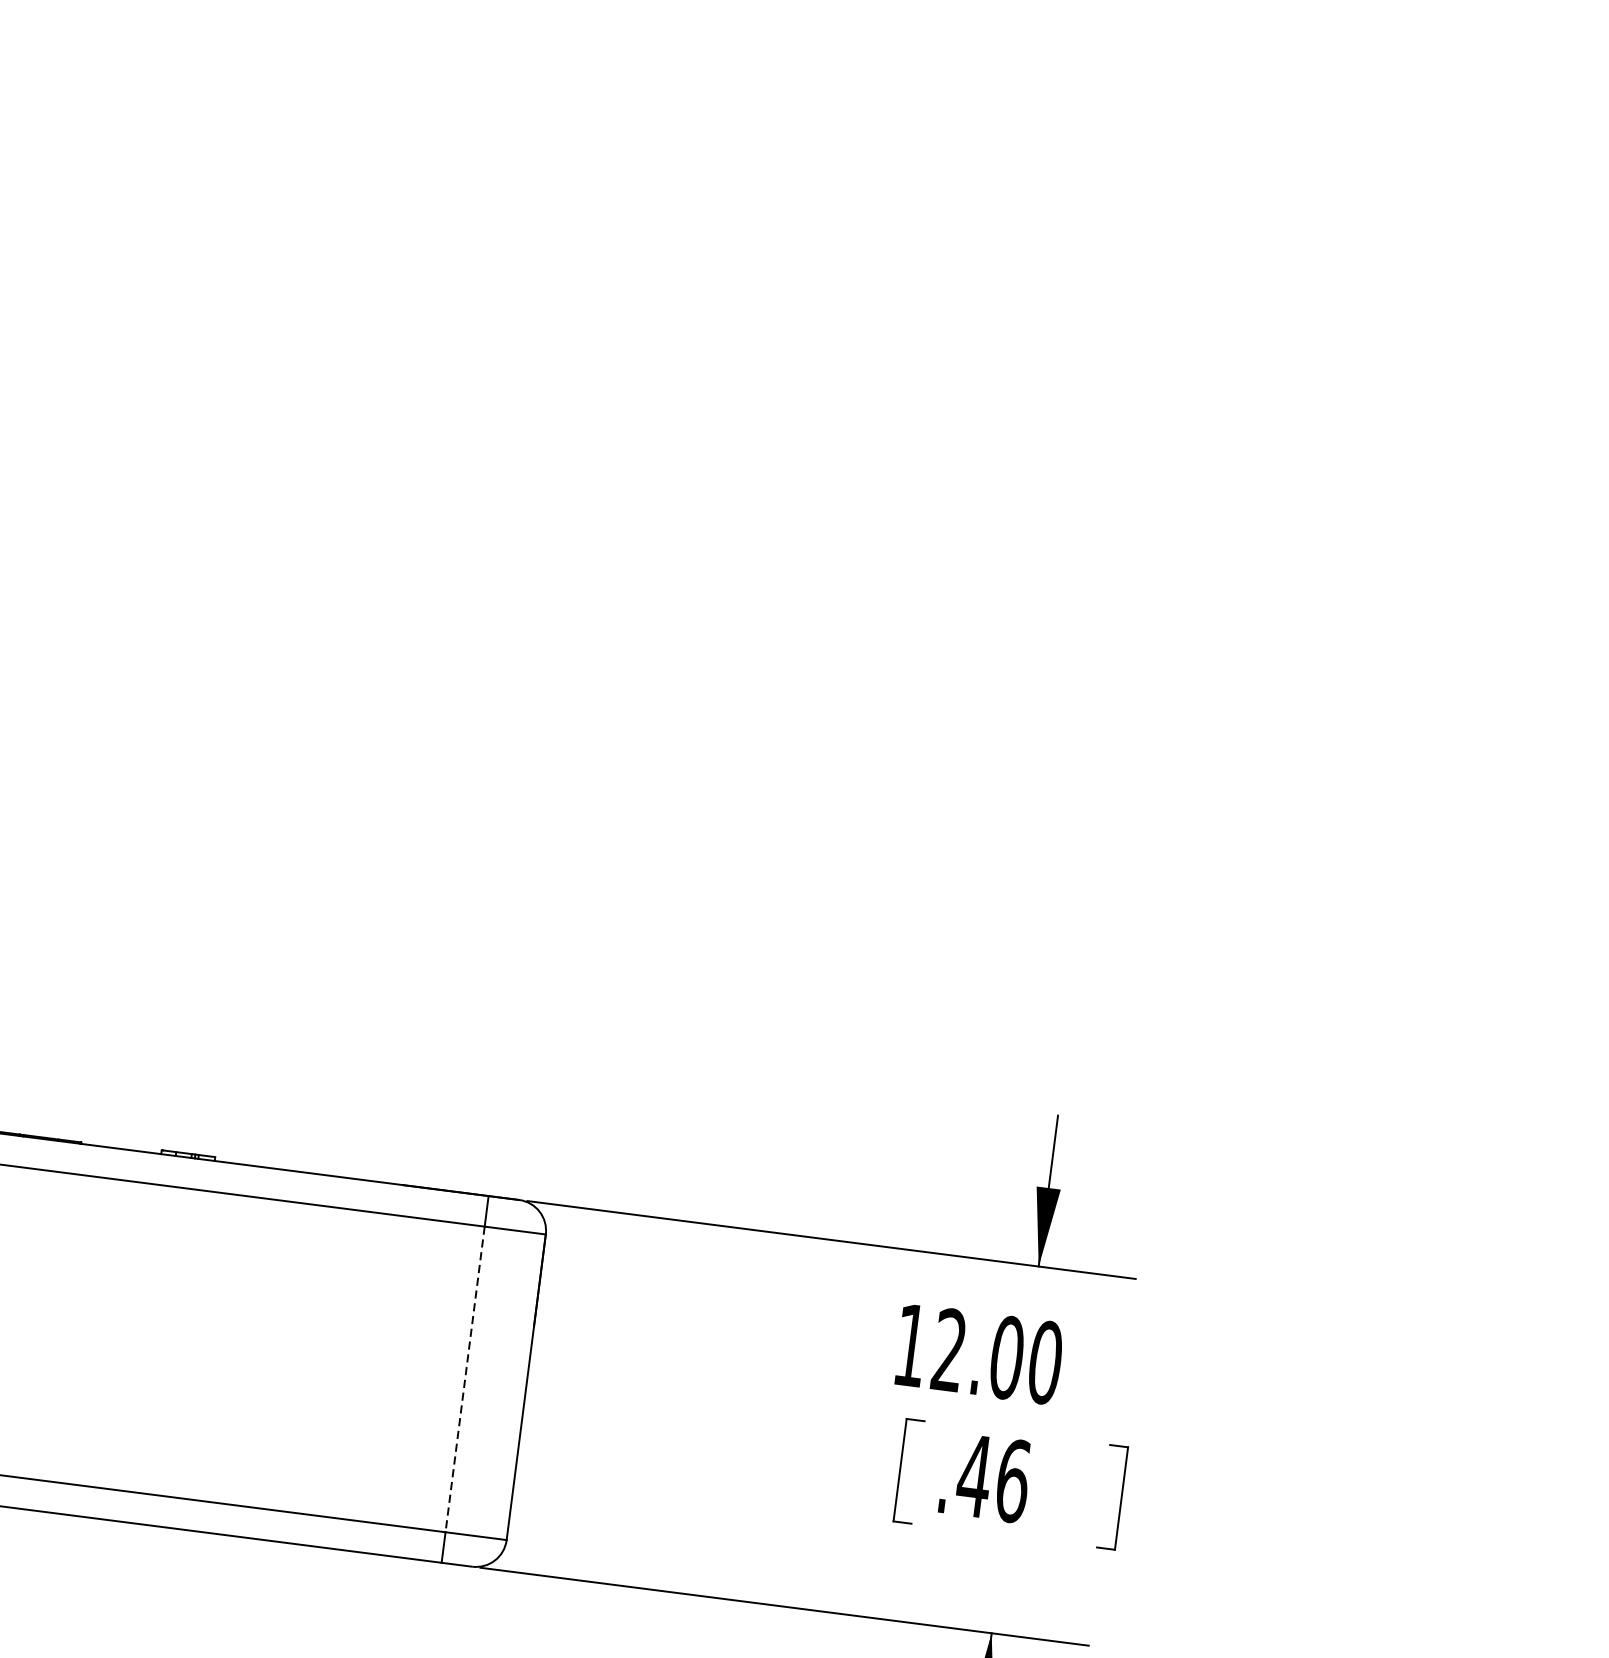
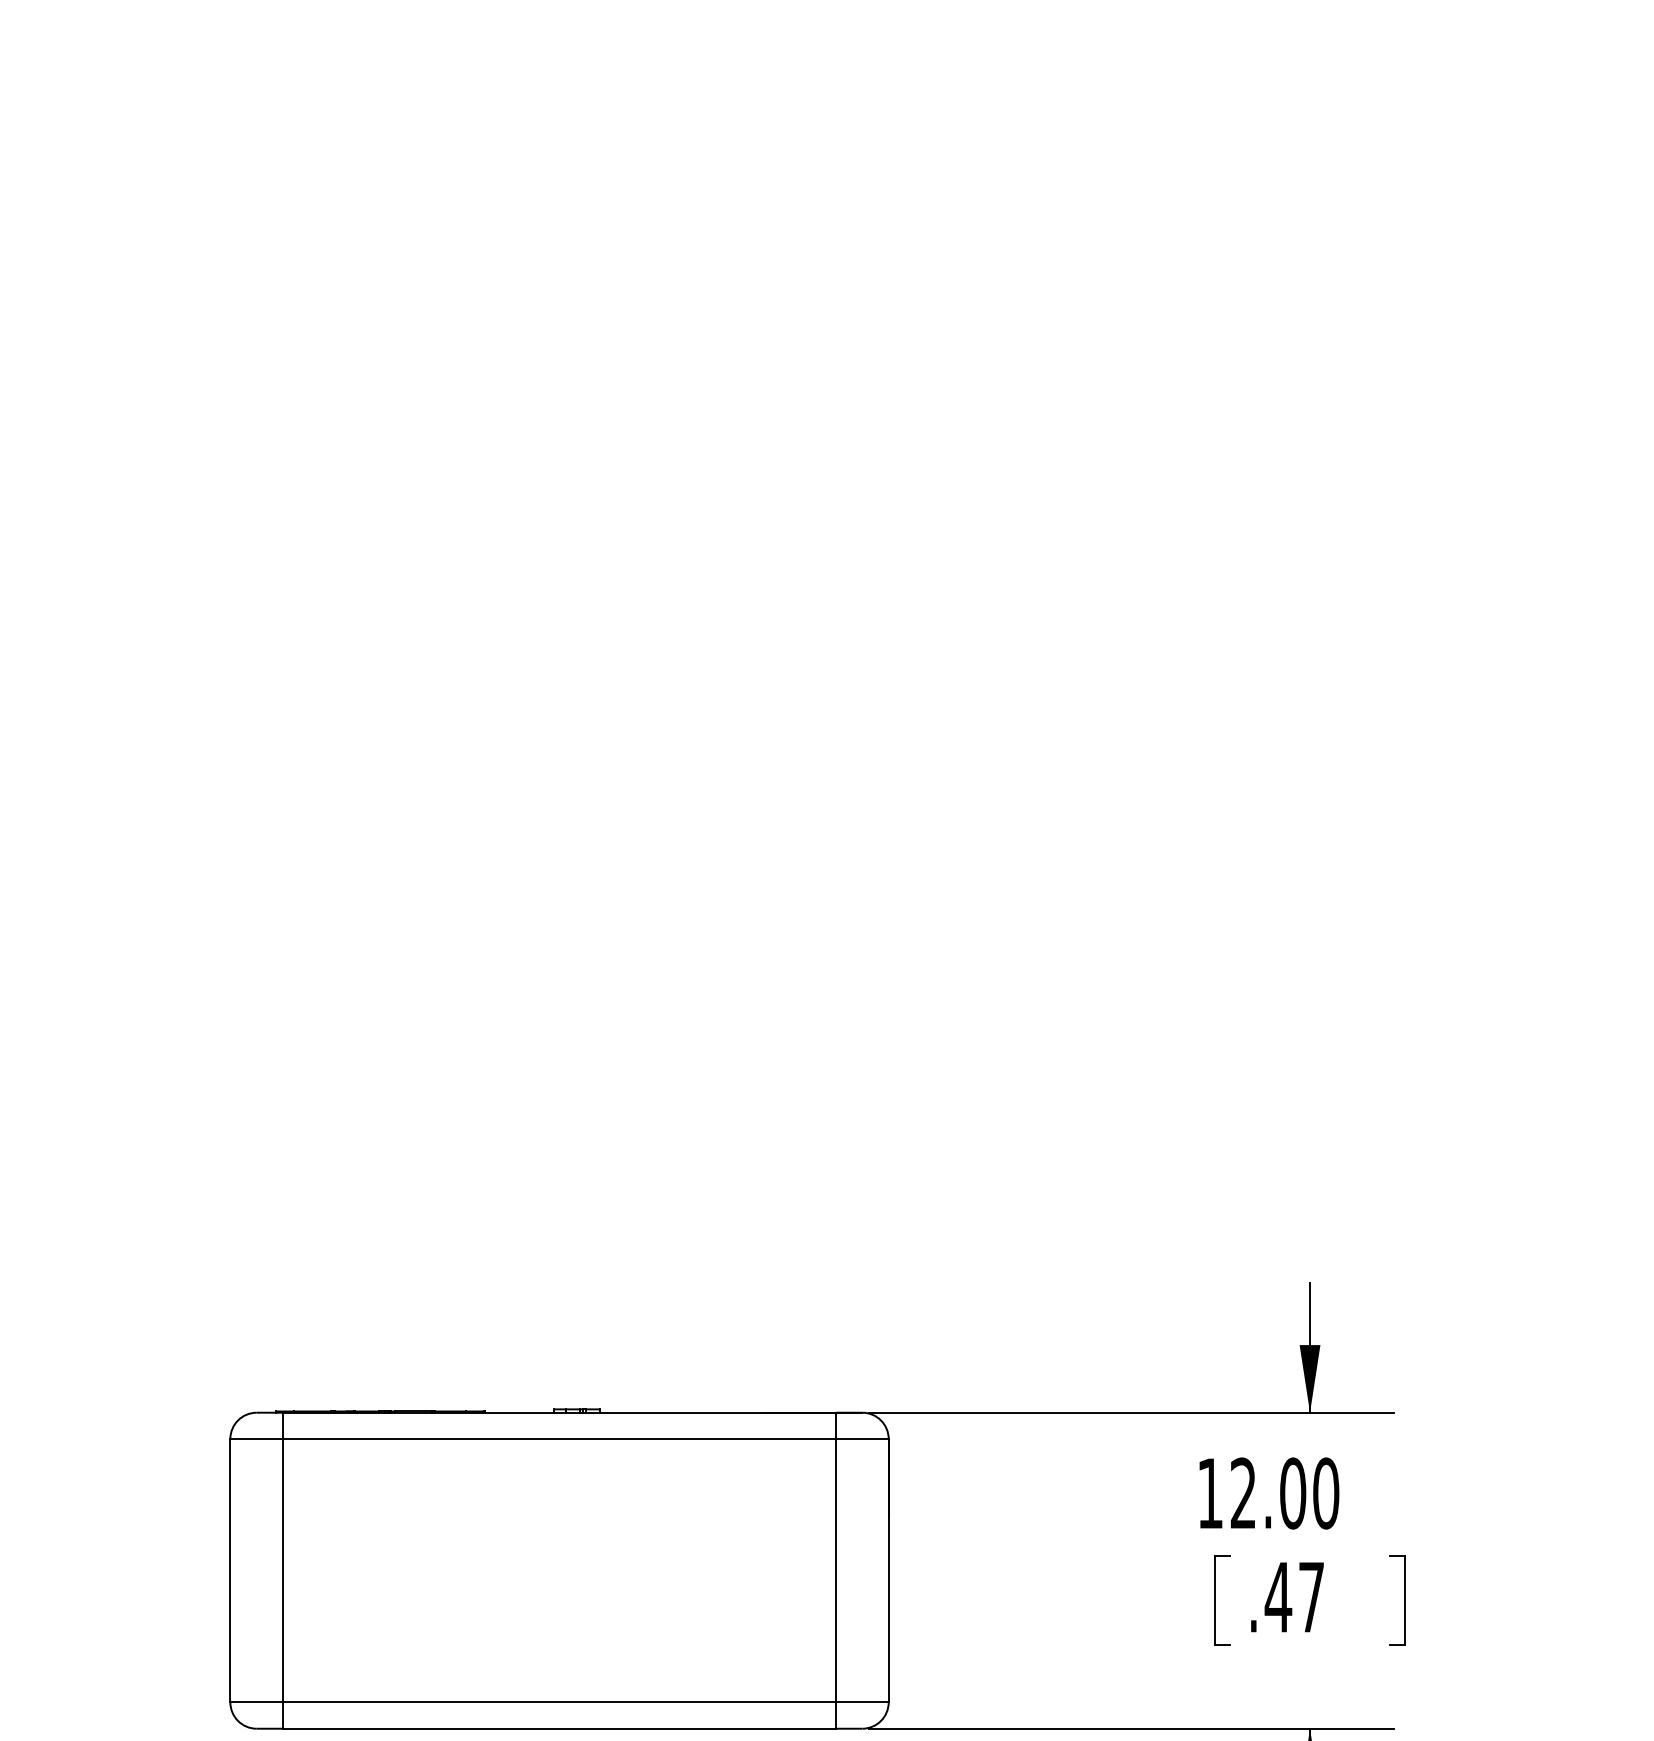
line: (465, 1379) -> (836, 1570), dashed -> solid
text: (1012, 1481) -> (1311, 1597), .46 -> .47

